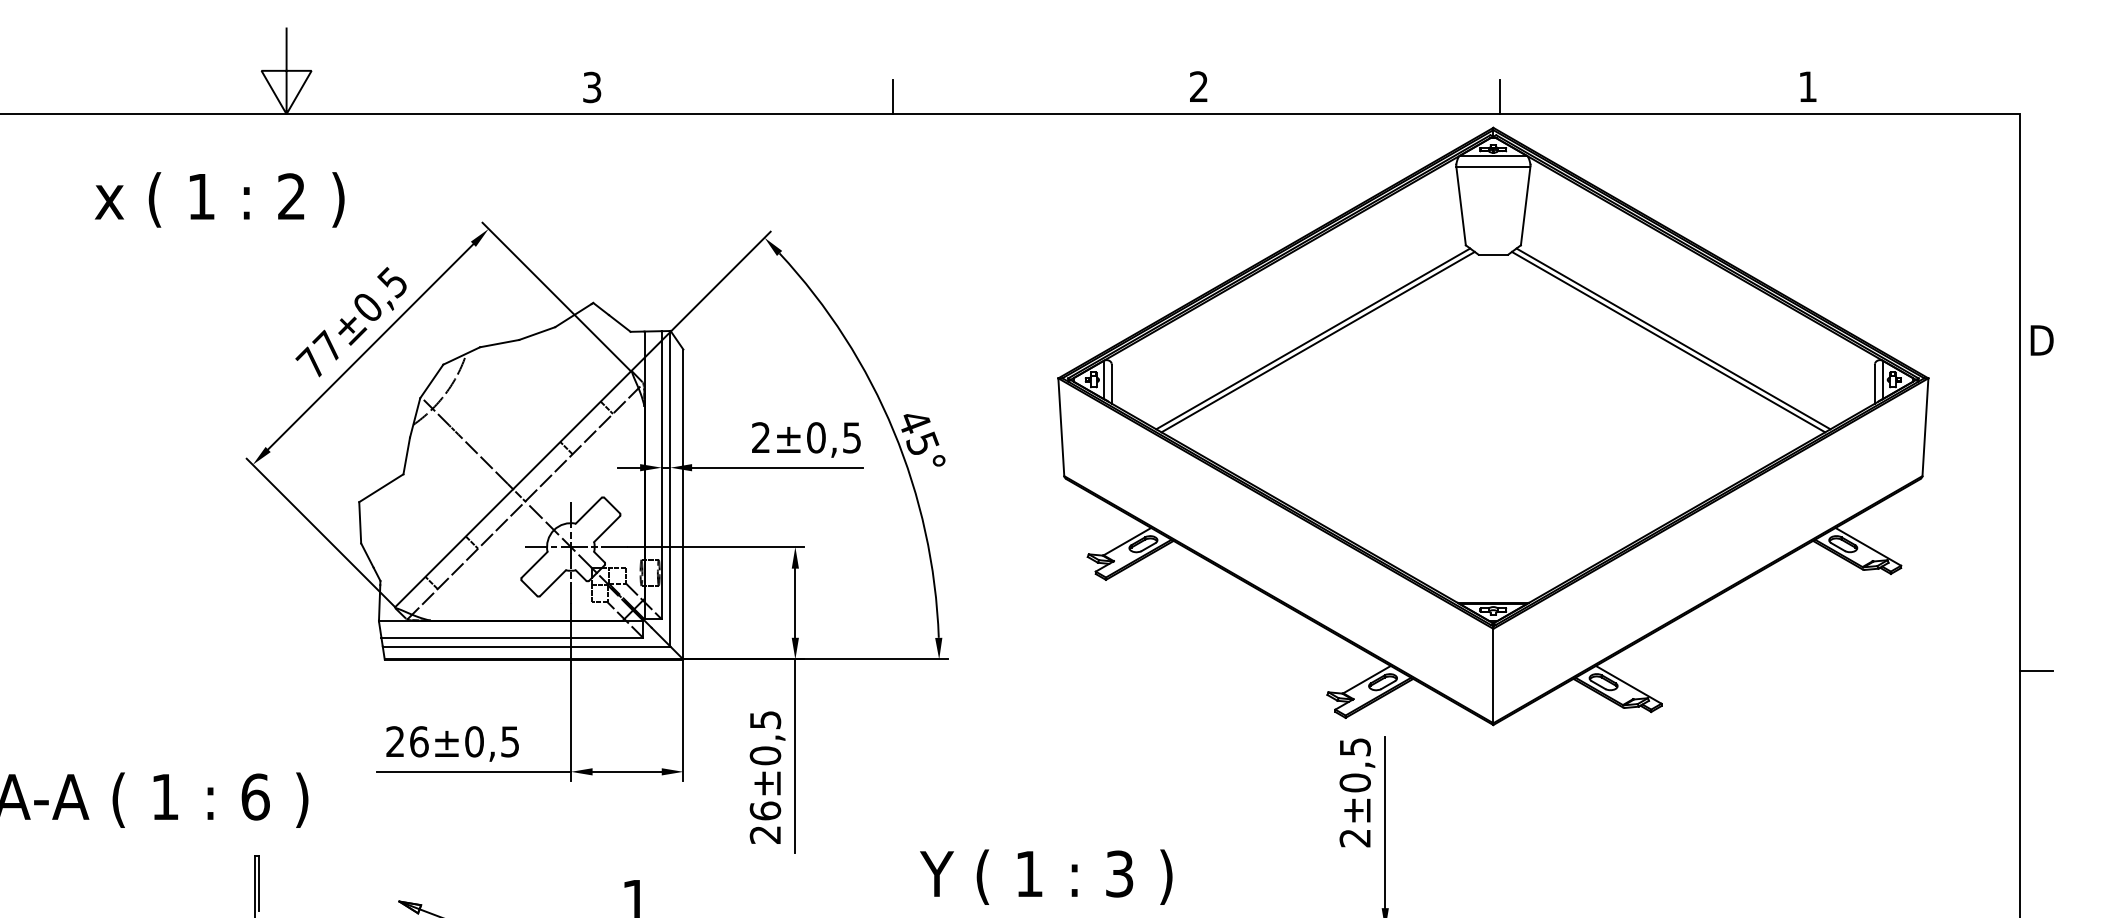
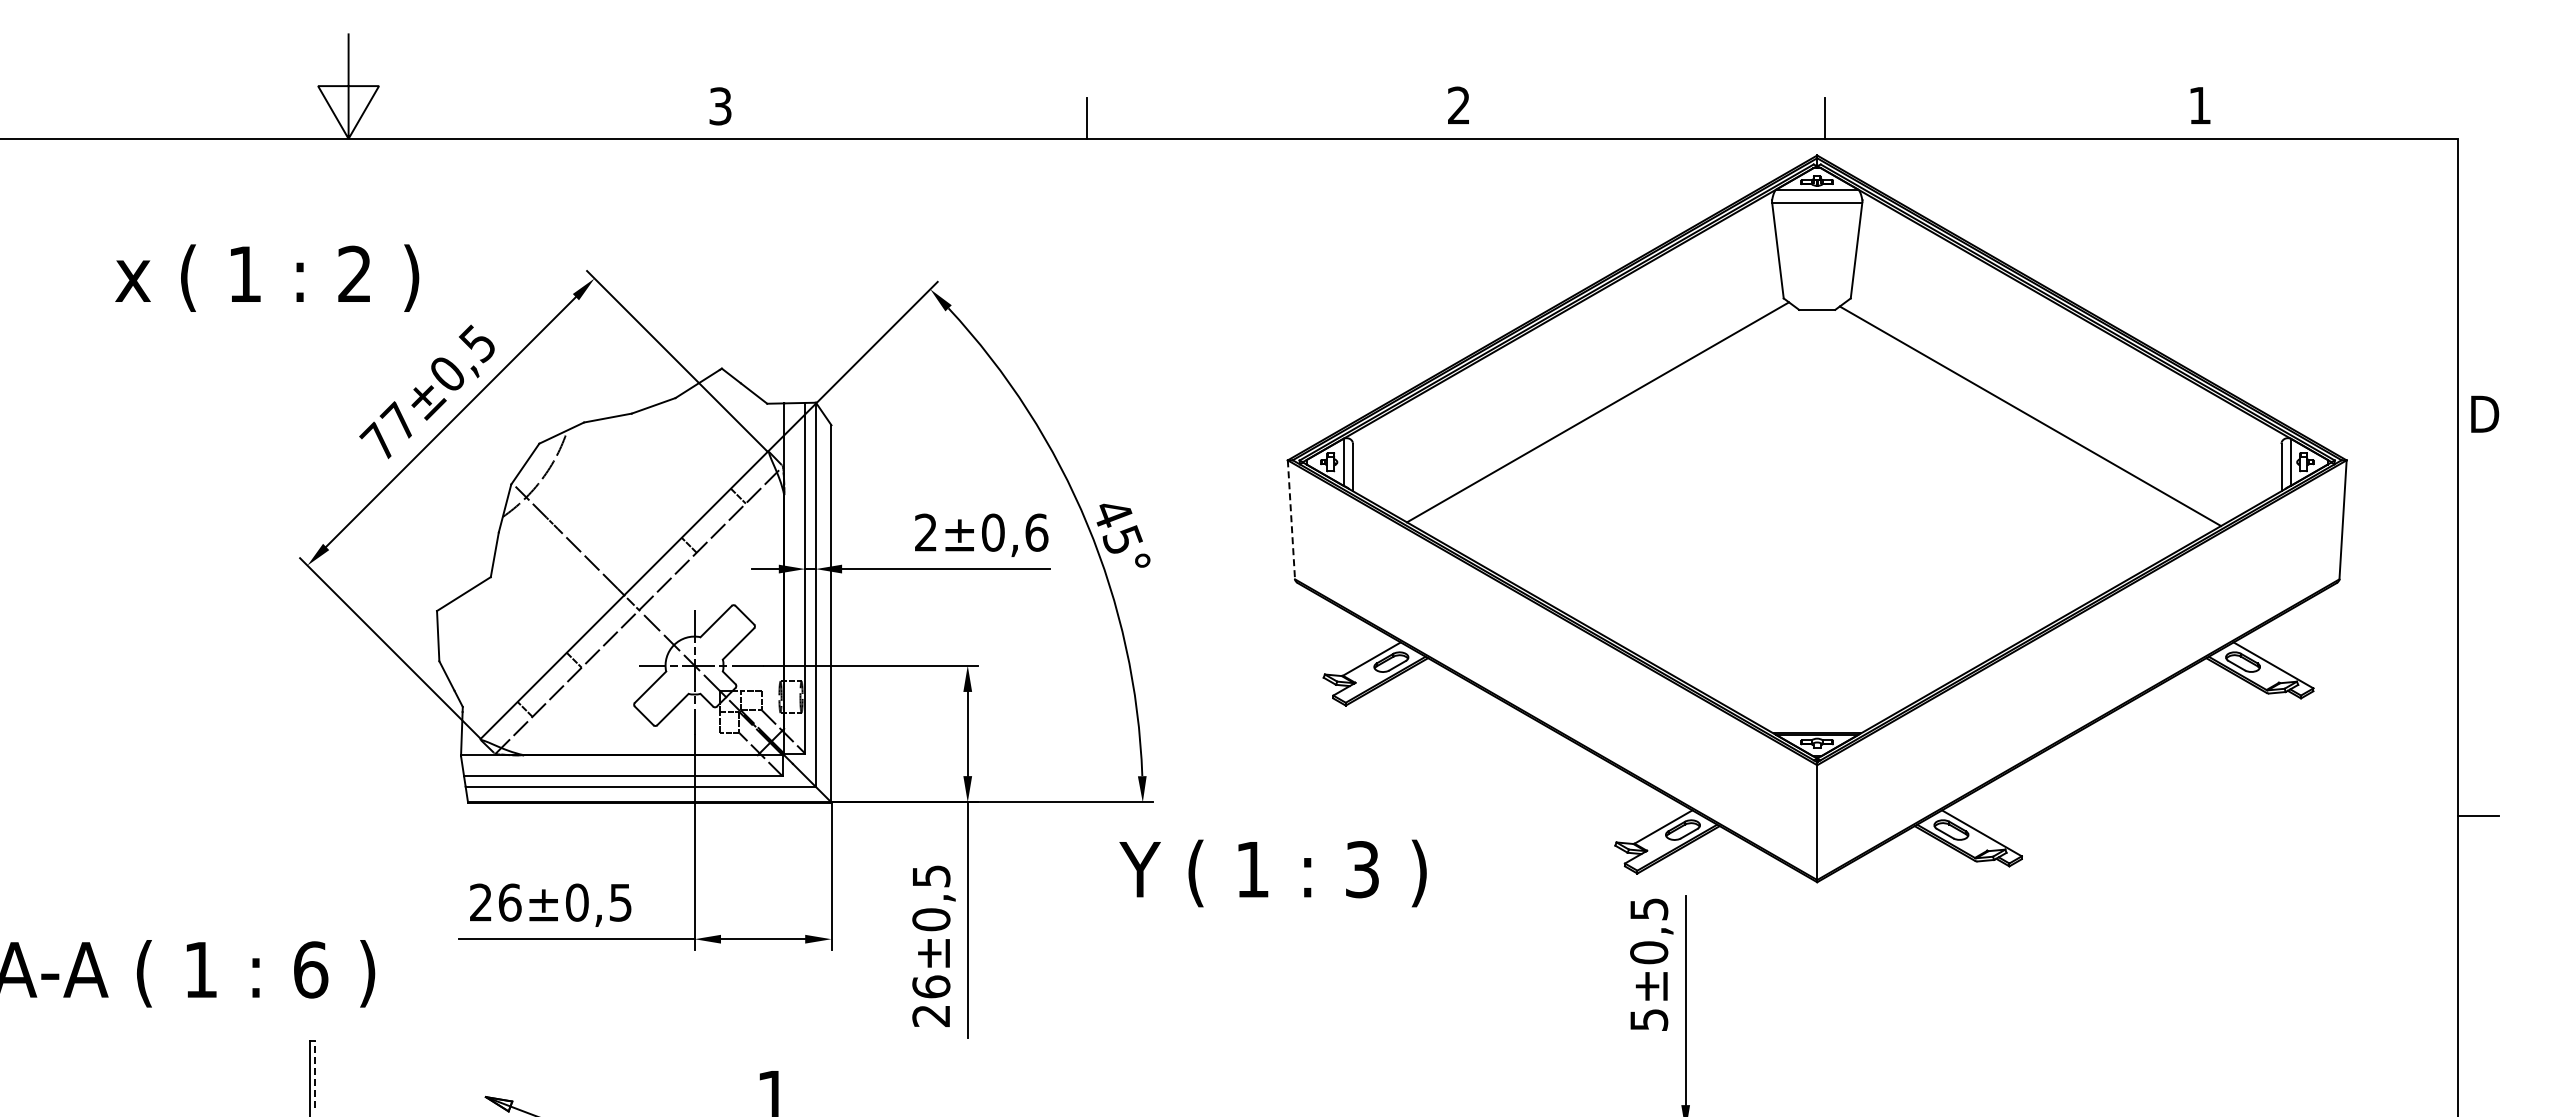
text: (219, 199) -> (267, 277), moved
line: (1673, 339) -> (2036, 412), removed
line: (1317, 342) -> (1603, 416), removed
line: (1061, 426) -> (1291, 519), solid -> dashed
text: (851, 437) -> (1036, 532), ±0,5 -> ±0,6
text: (1355, 838) -> (1649, 1020), 2 -> 5
text: (1045, 877) -> (1272, 873), moved
line: (259, 882) -> (315, 1074), solid -> dashed

